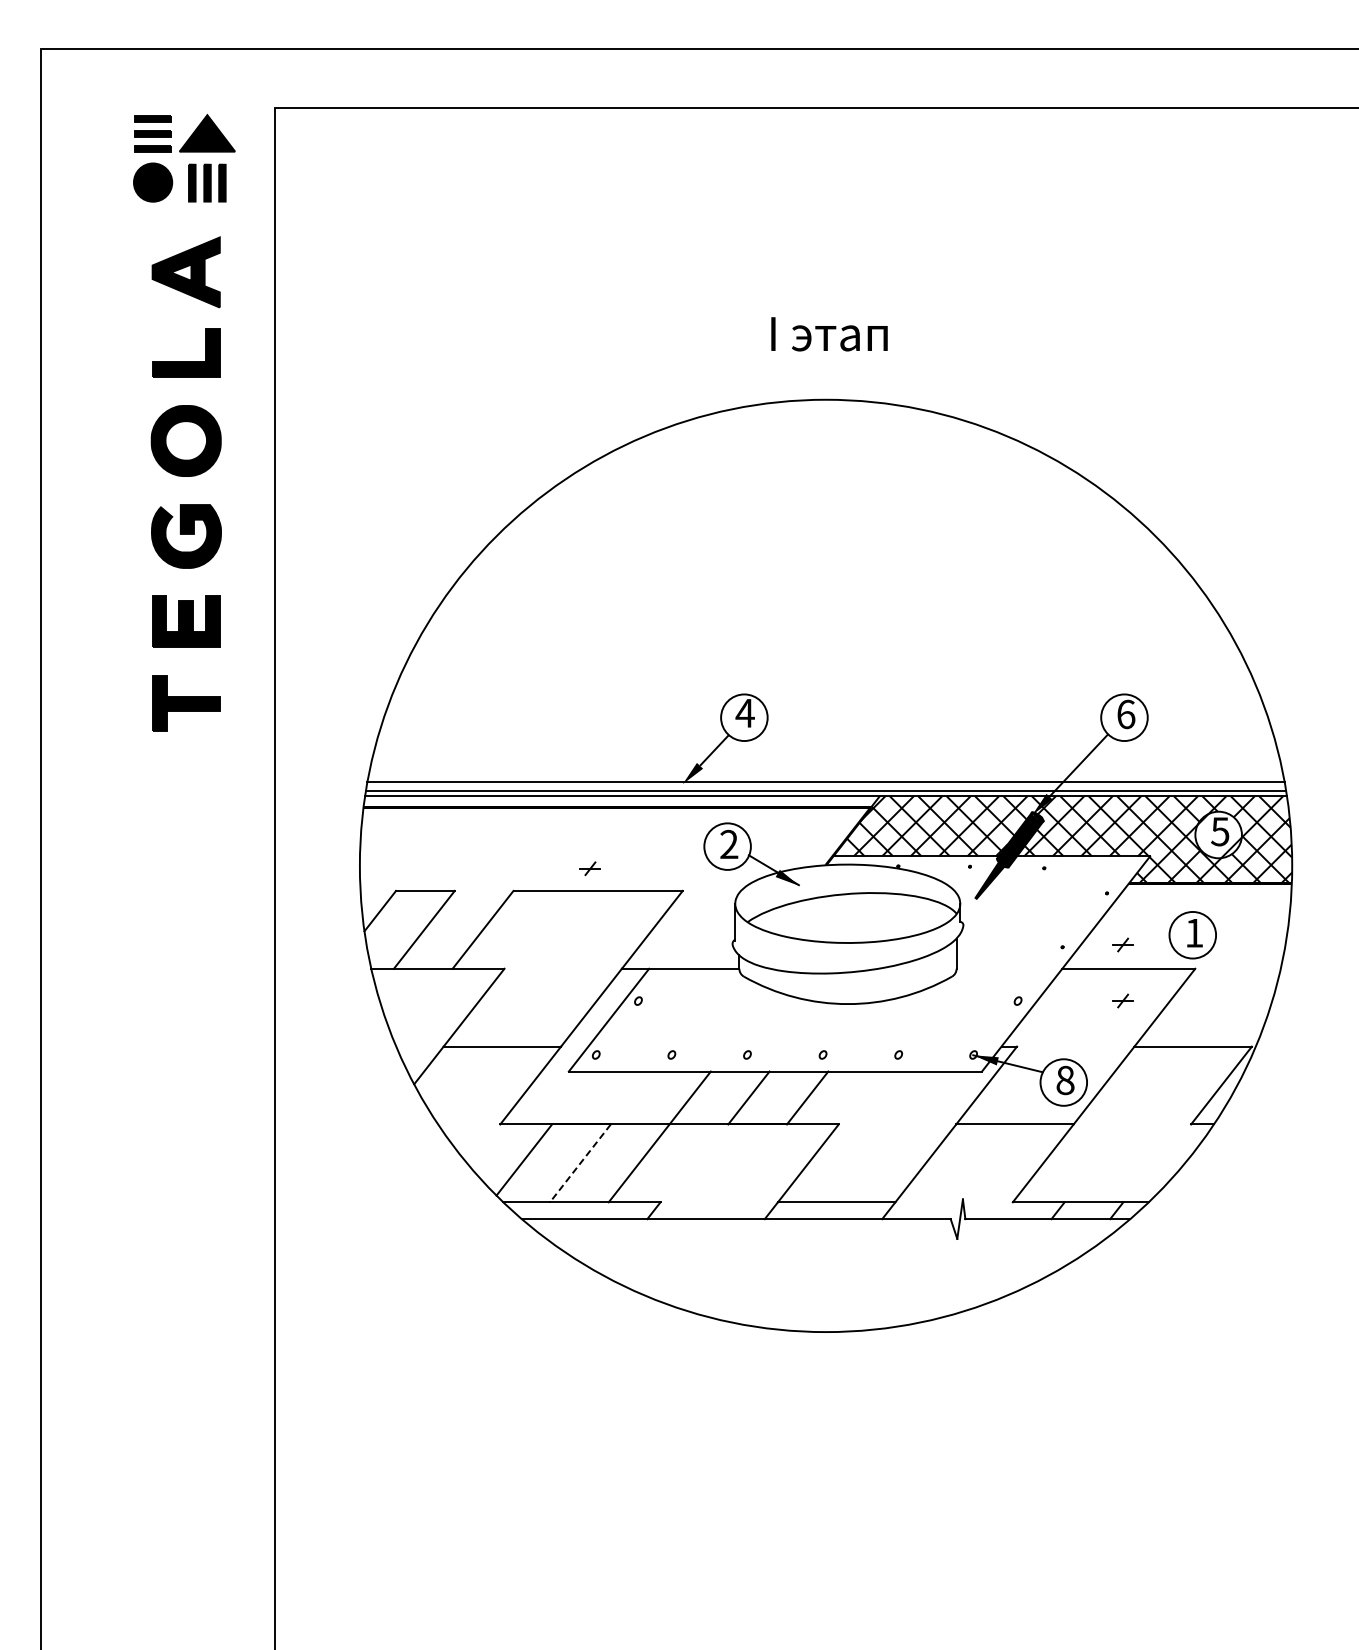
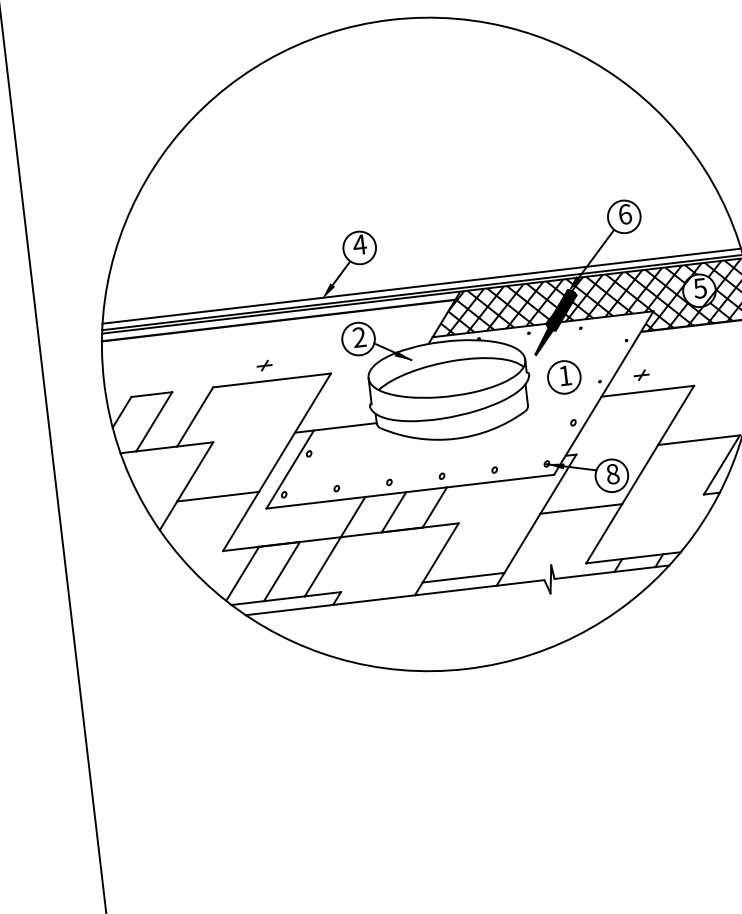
part: (1192, 935) -> (564, 377), moved
part: (1122, 1000) -> (646, 413), removed
line: (580, 1163) -> (282, 571), dashed -> solid

